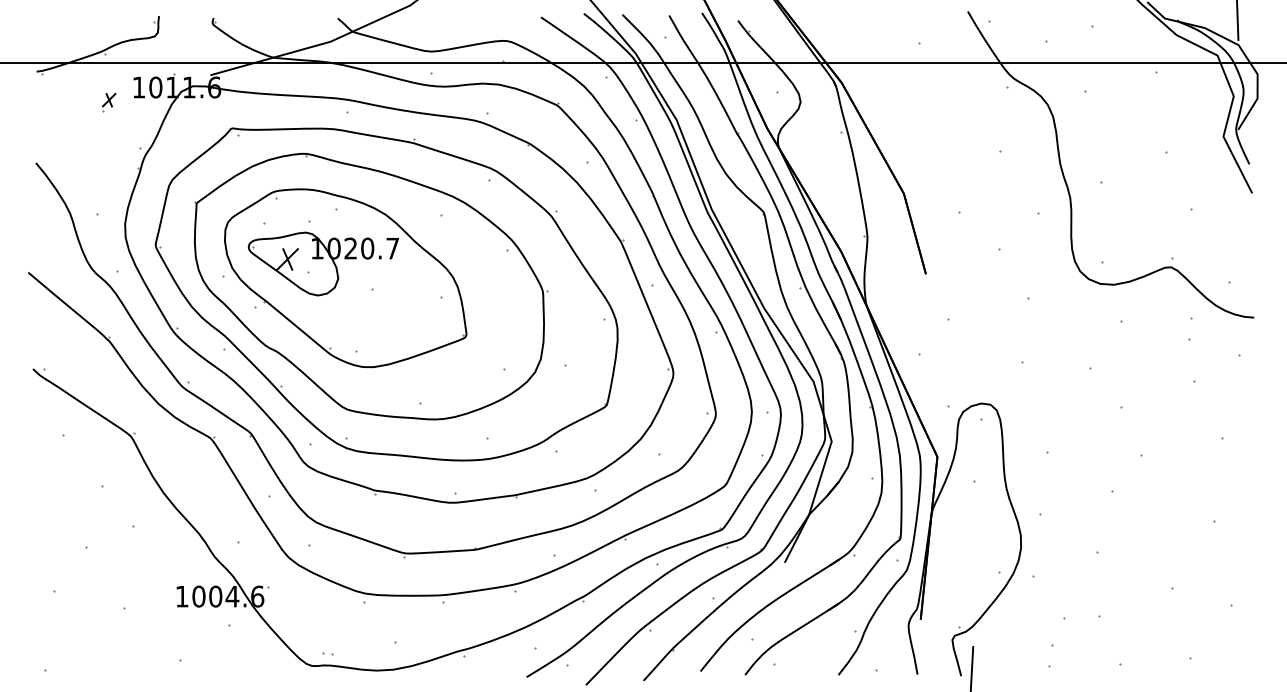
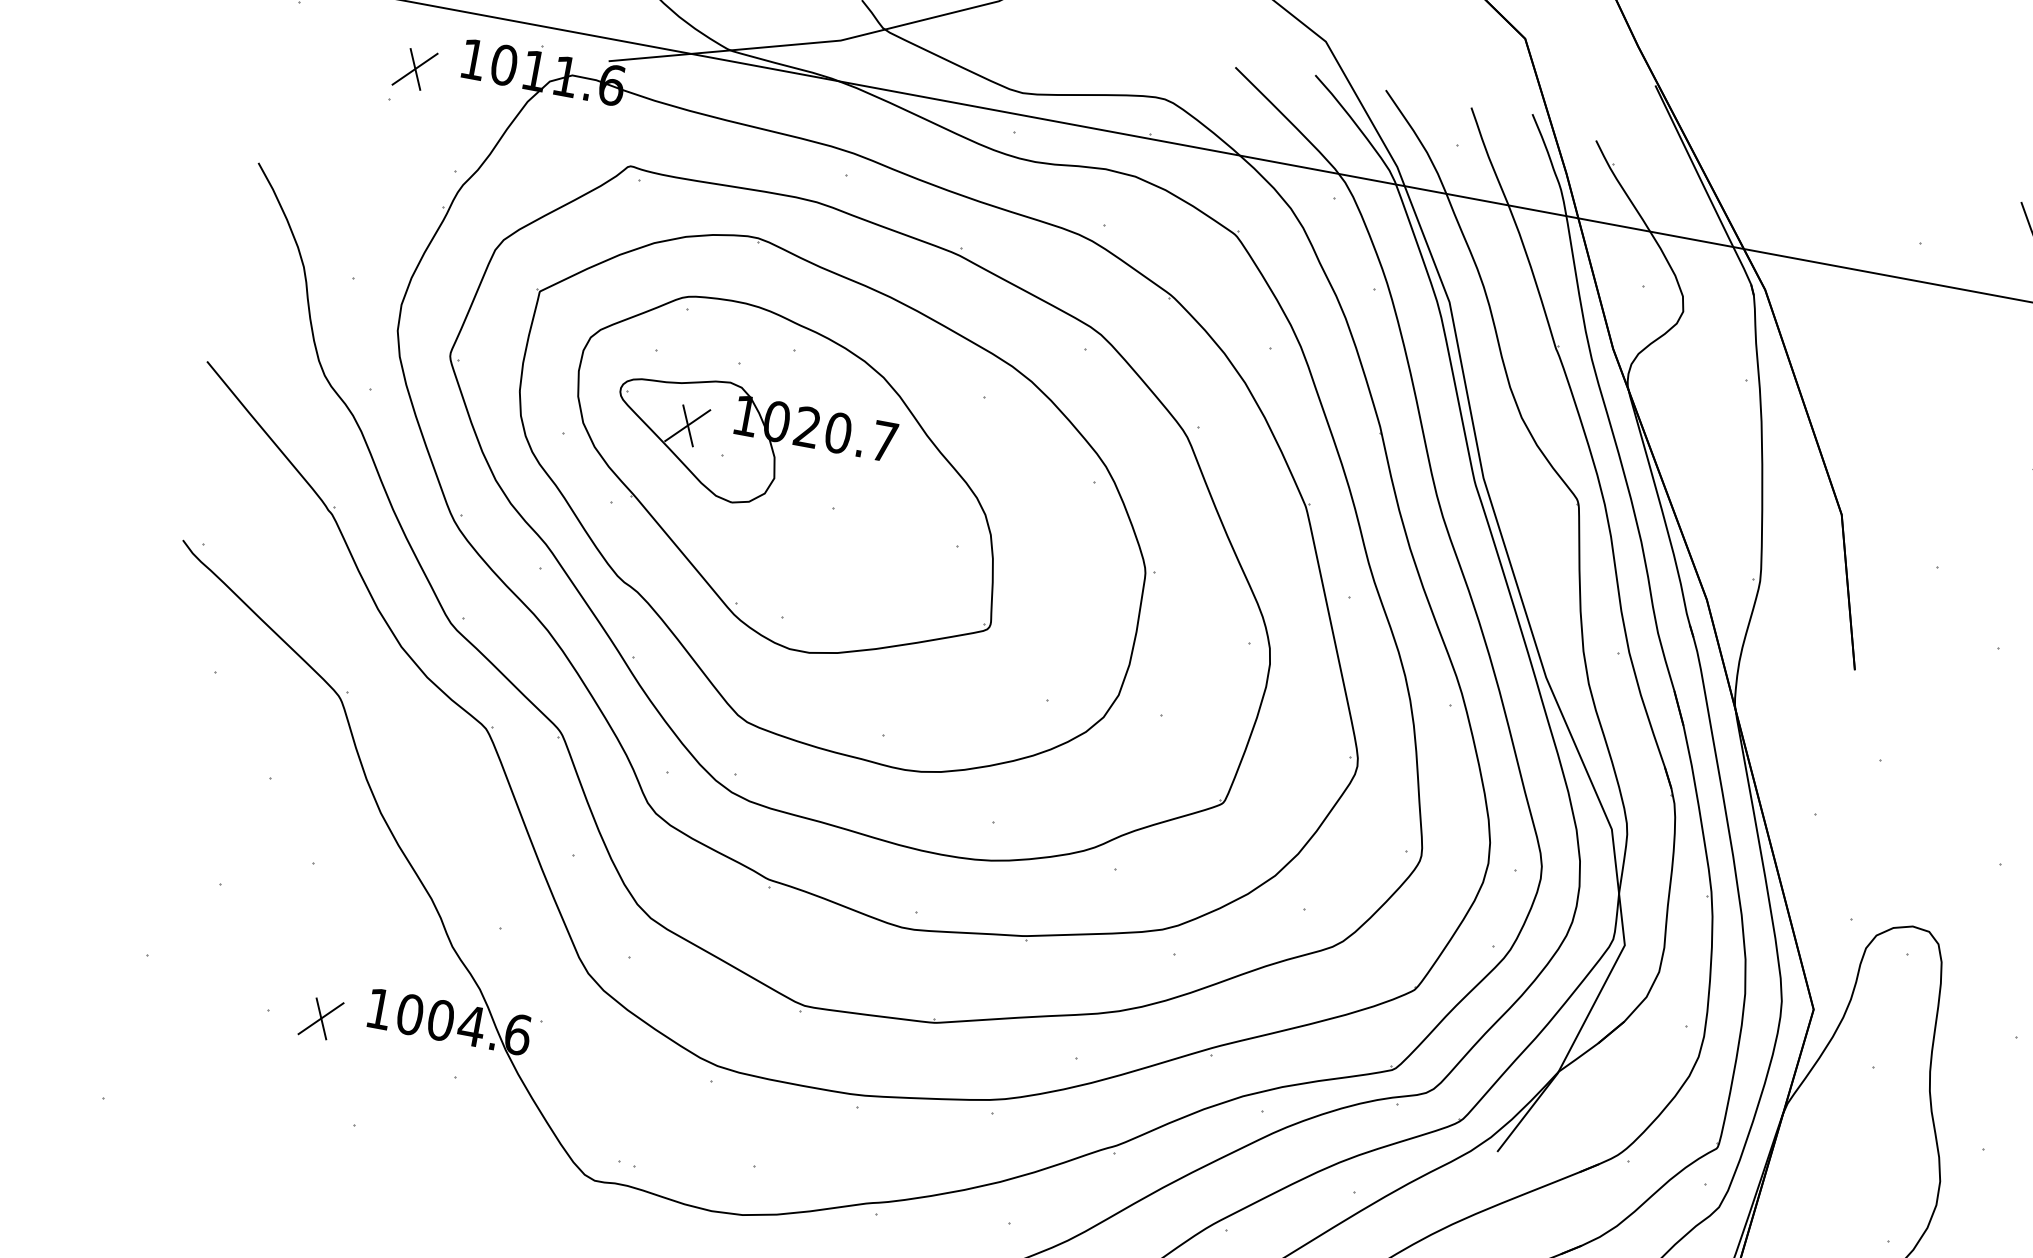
part: (108, 102) -> (412, 76), size x1.67
part: (152, 607) -> (321, 1018), added

